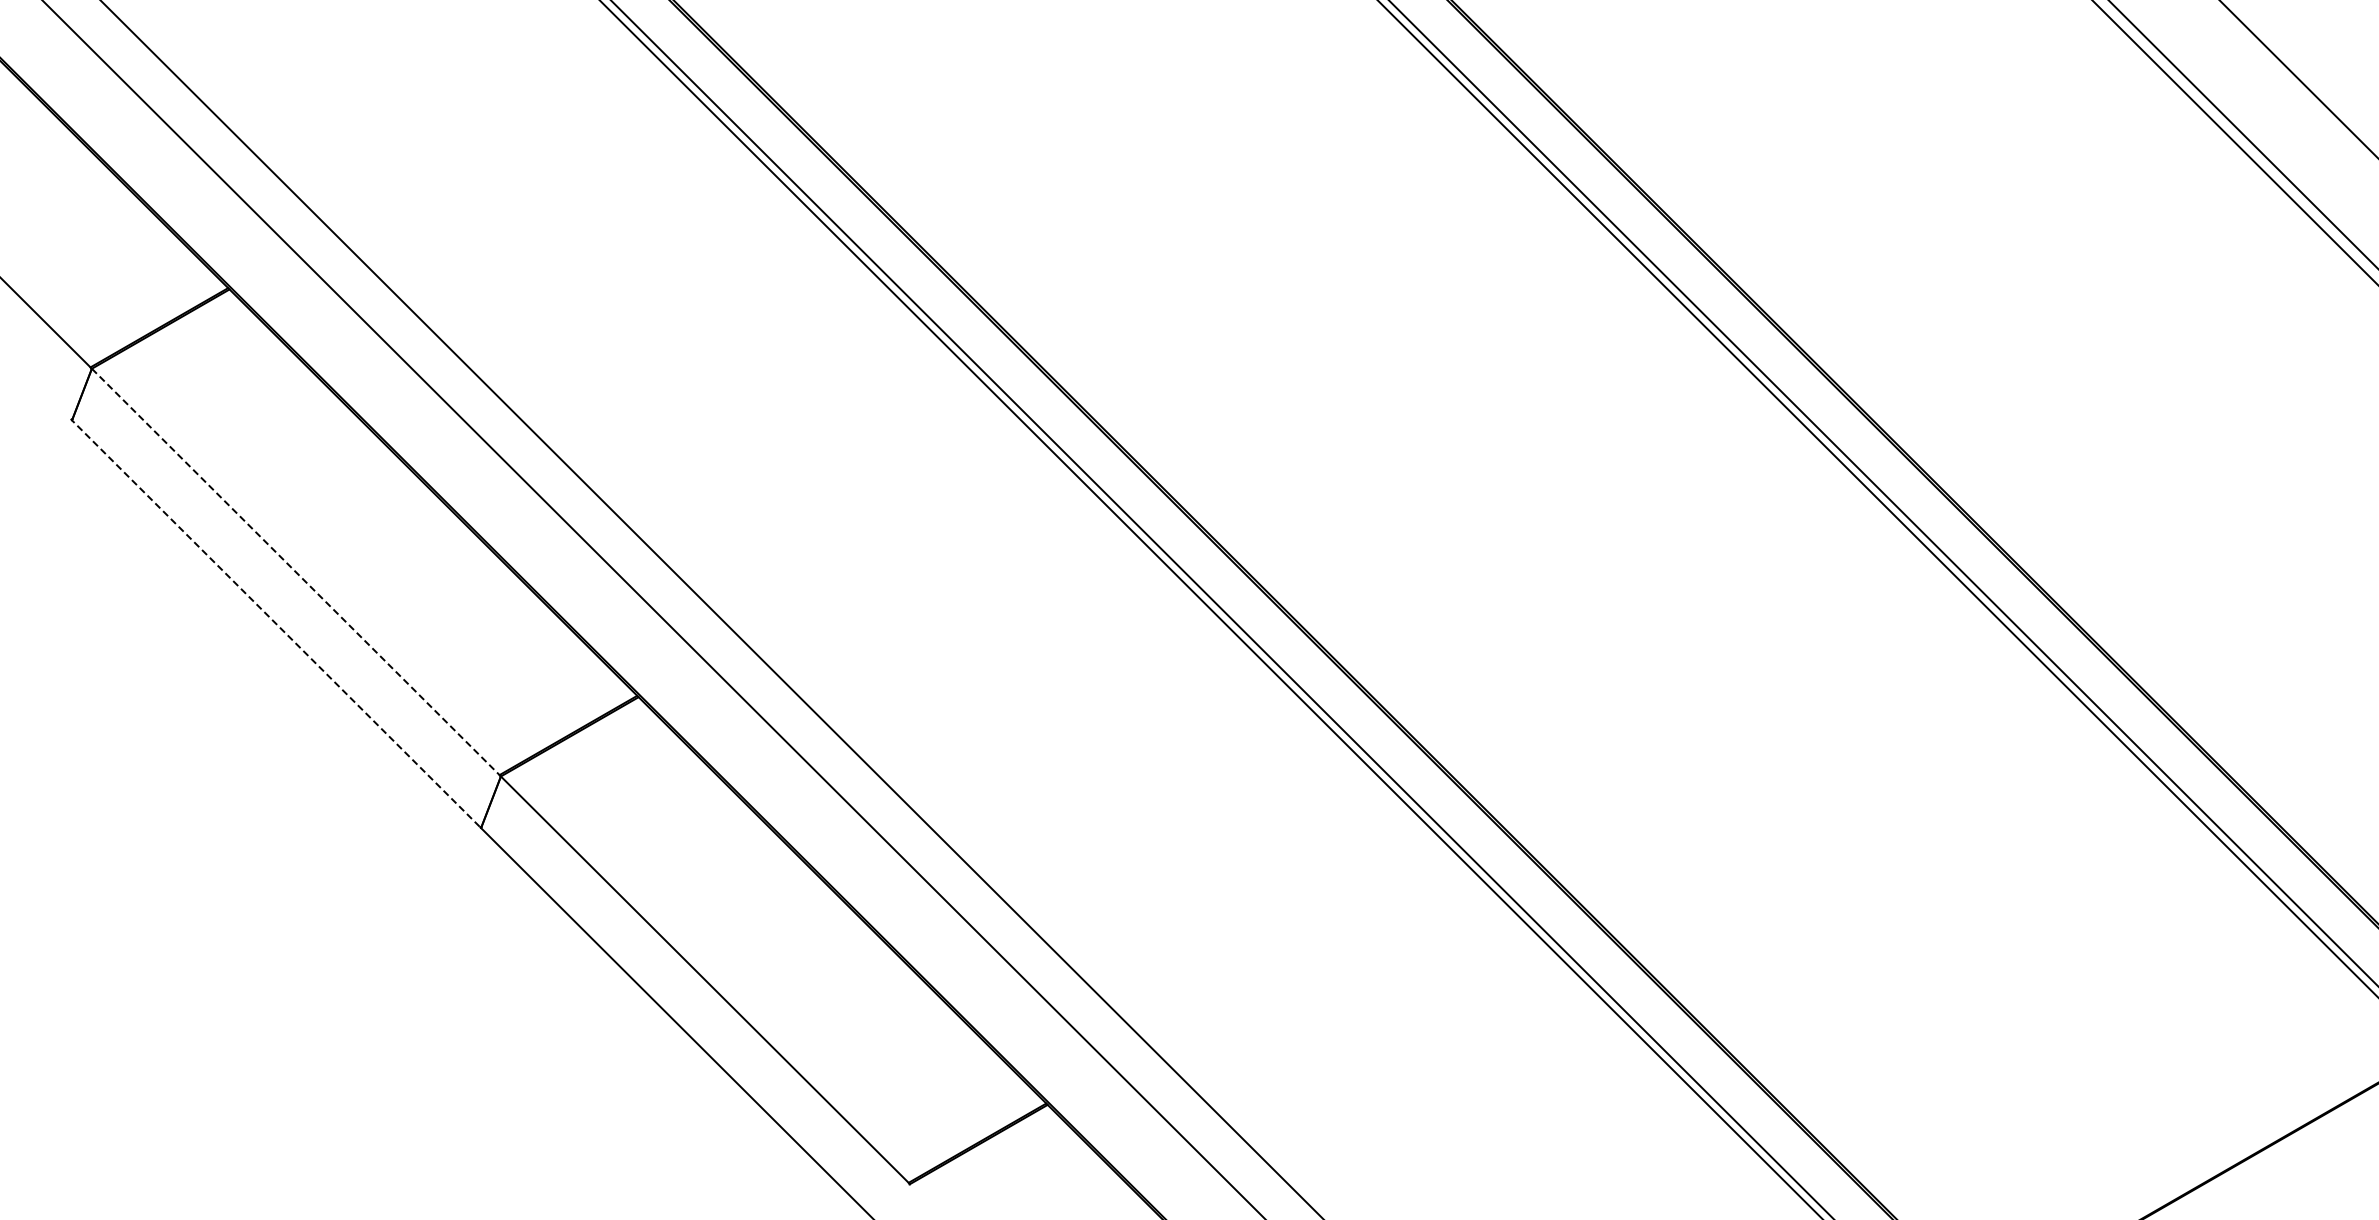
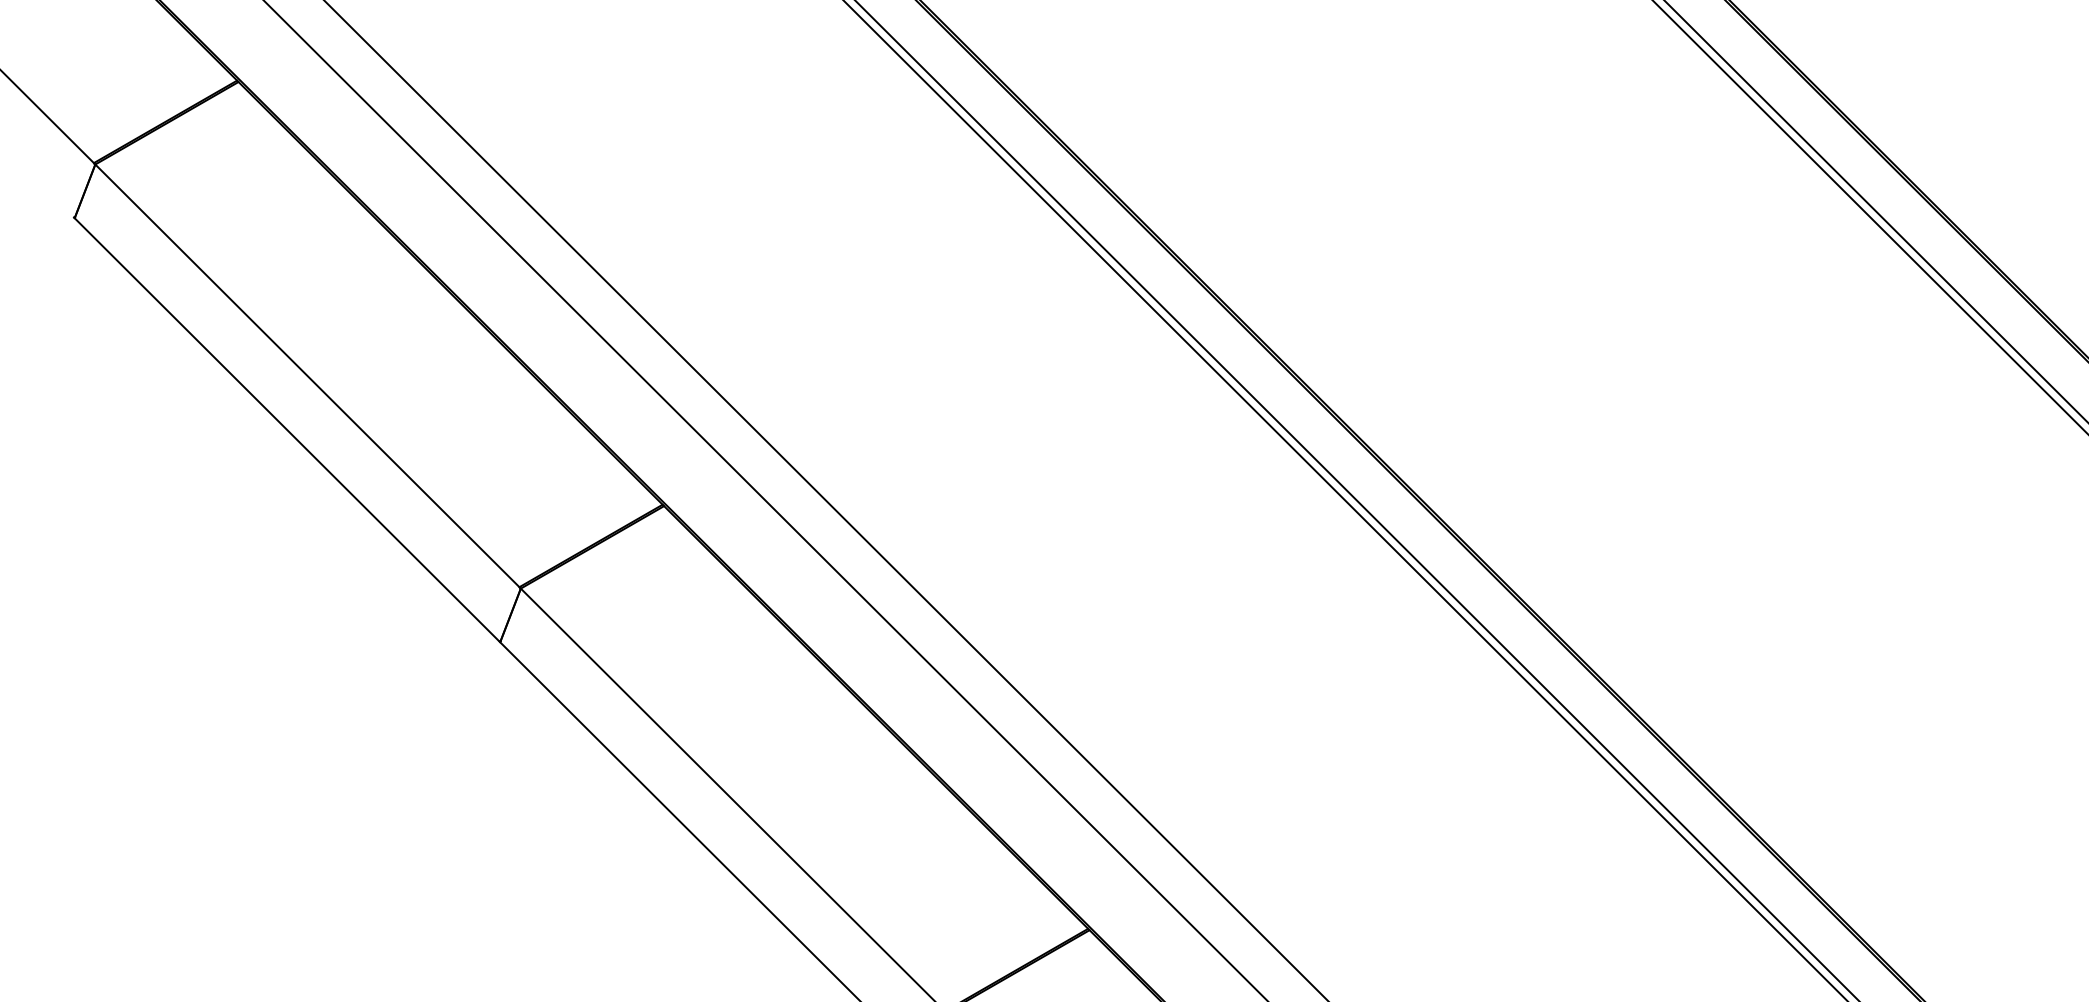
line: (295, 571) -> (307, 375), dashed -> solid
line: (275, 623) -> (286, 429), dashed -> solid

